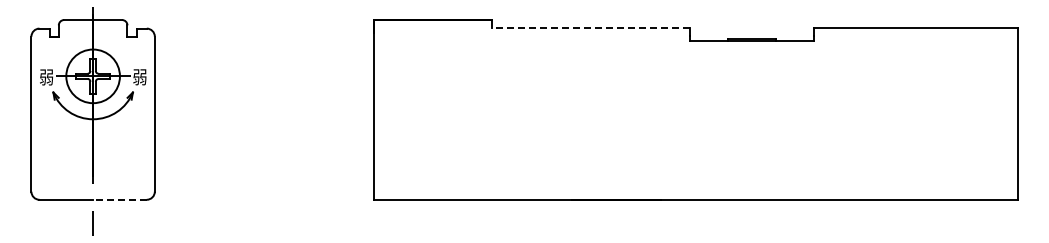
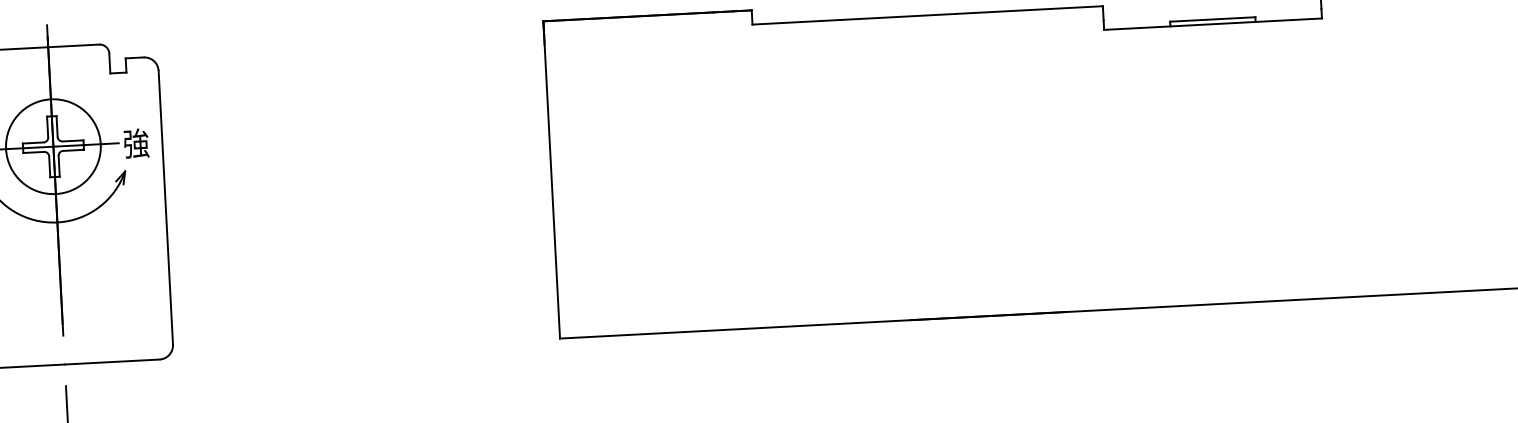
line: (590, 28) -> (926, 16), dashed -> solid
text: (140, 76) -> (137, 142), 弱 -> 強
line: (119, 199) -> (111, 361), dashed -> solid

